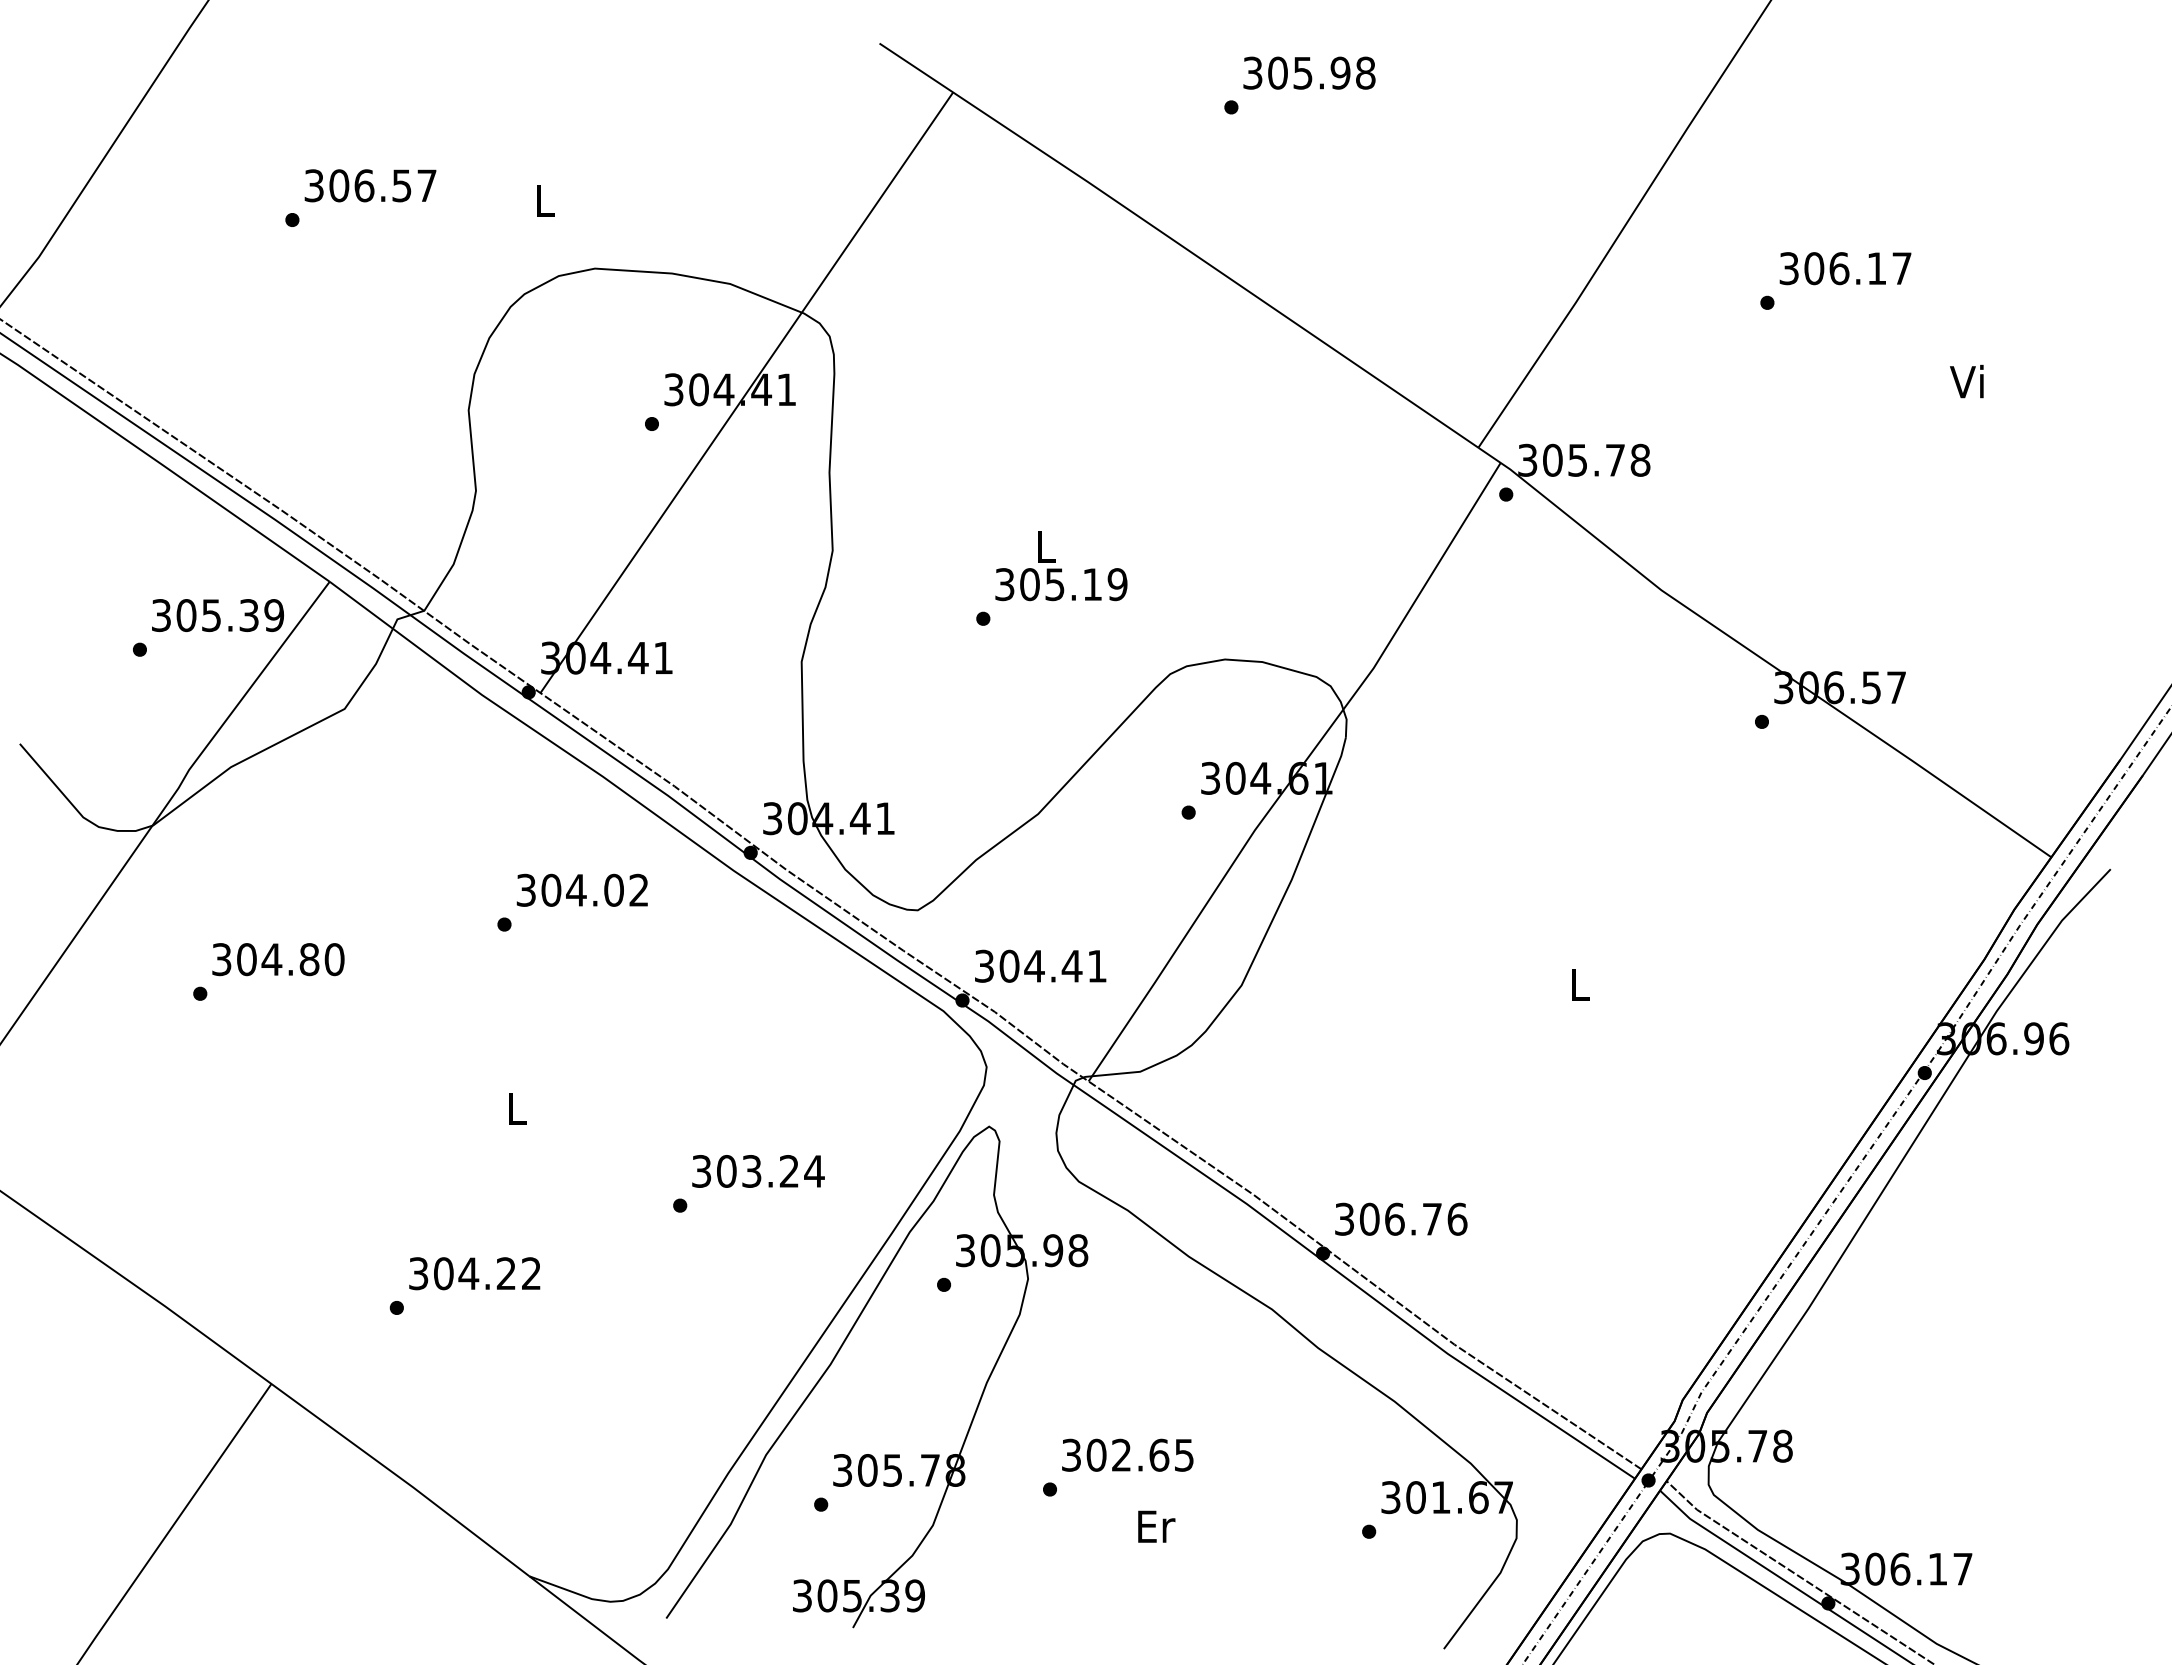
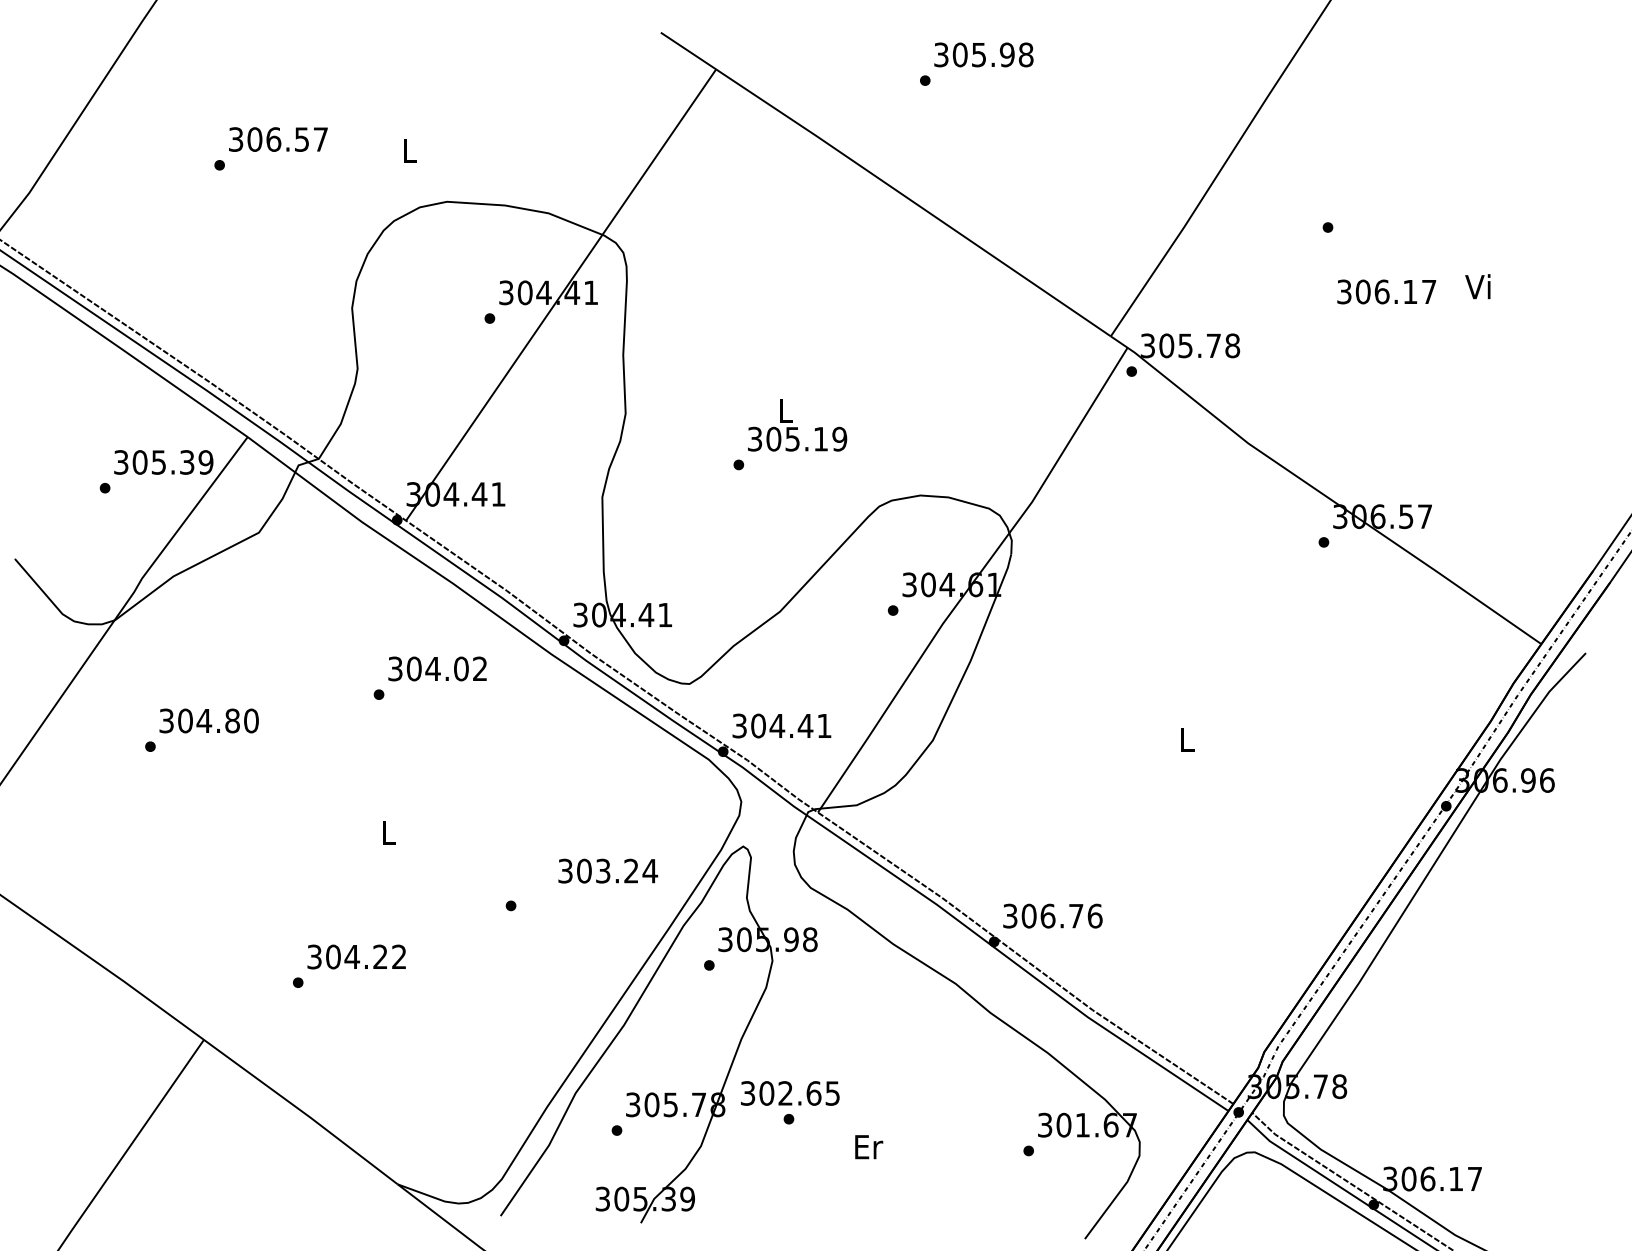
text: (1845, 268) -> (1386, 291), moved
text: (758, 1171) -> (608, 871), moved
text: (1127, 1454) -> (790, 1092), moved

